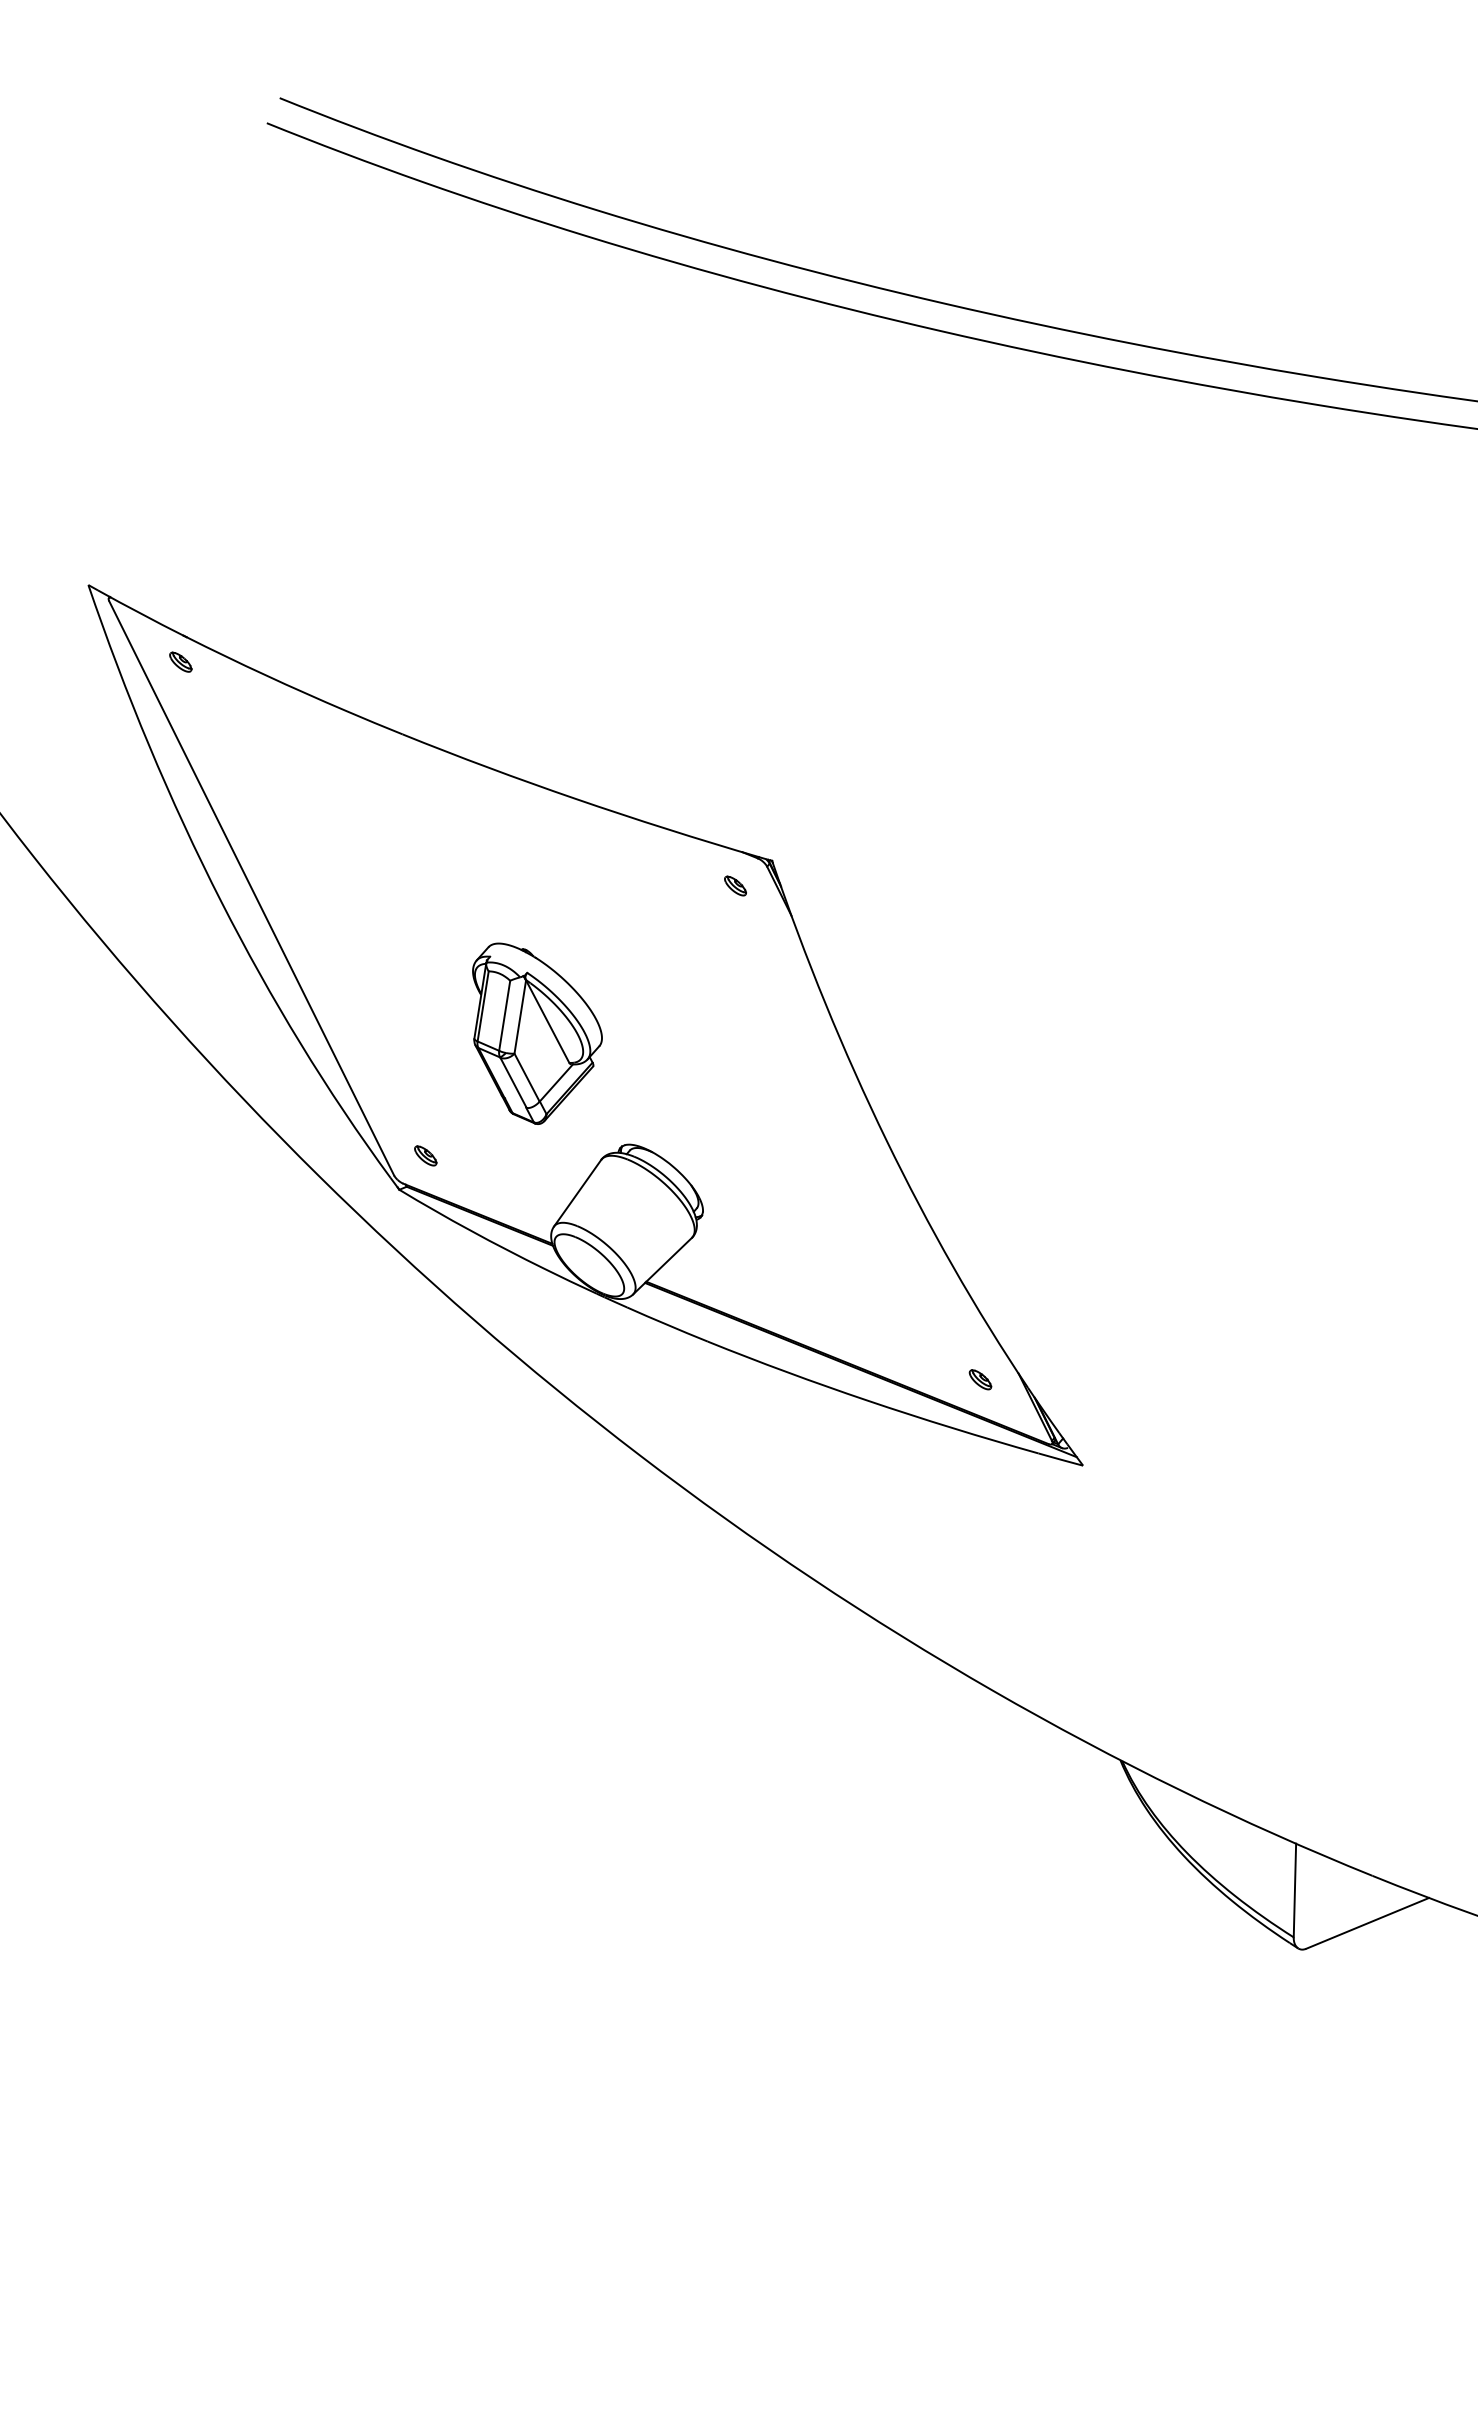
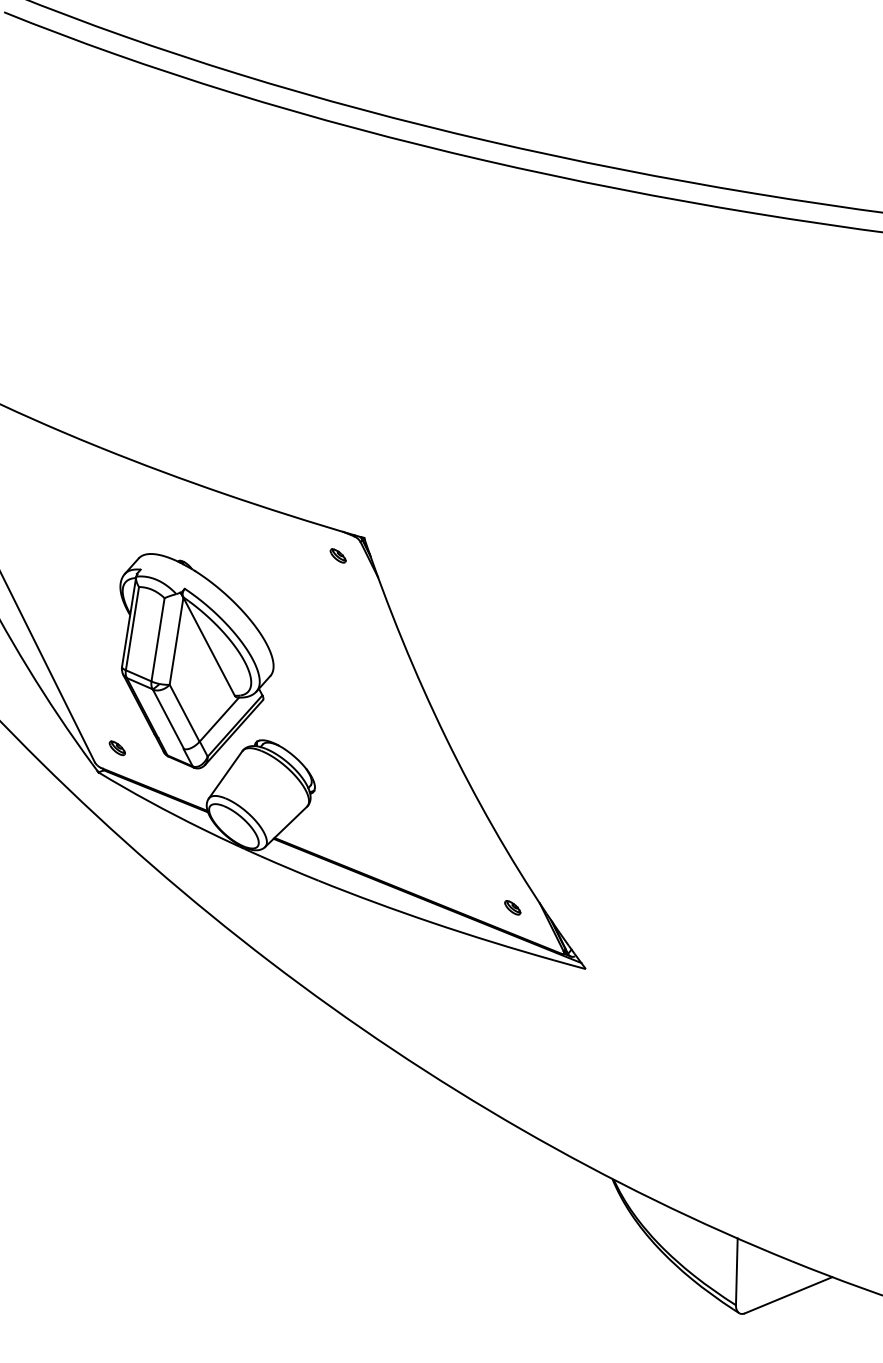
part: (537, 1033) -> (197, 661), size x1.67

